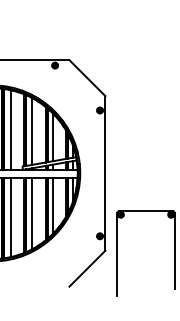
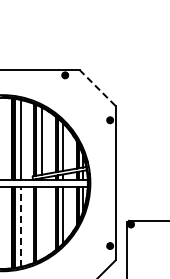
line: (87, 77) -> (97, 87), solid -> dashed
line: (32, 213) -> (42, 223), removed
line: (11, 217) -> (21, 227), solid -> dashed

